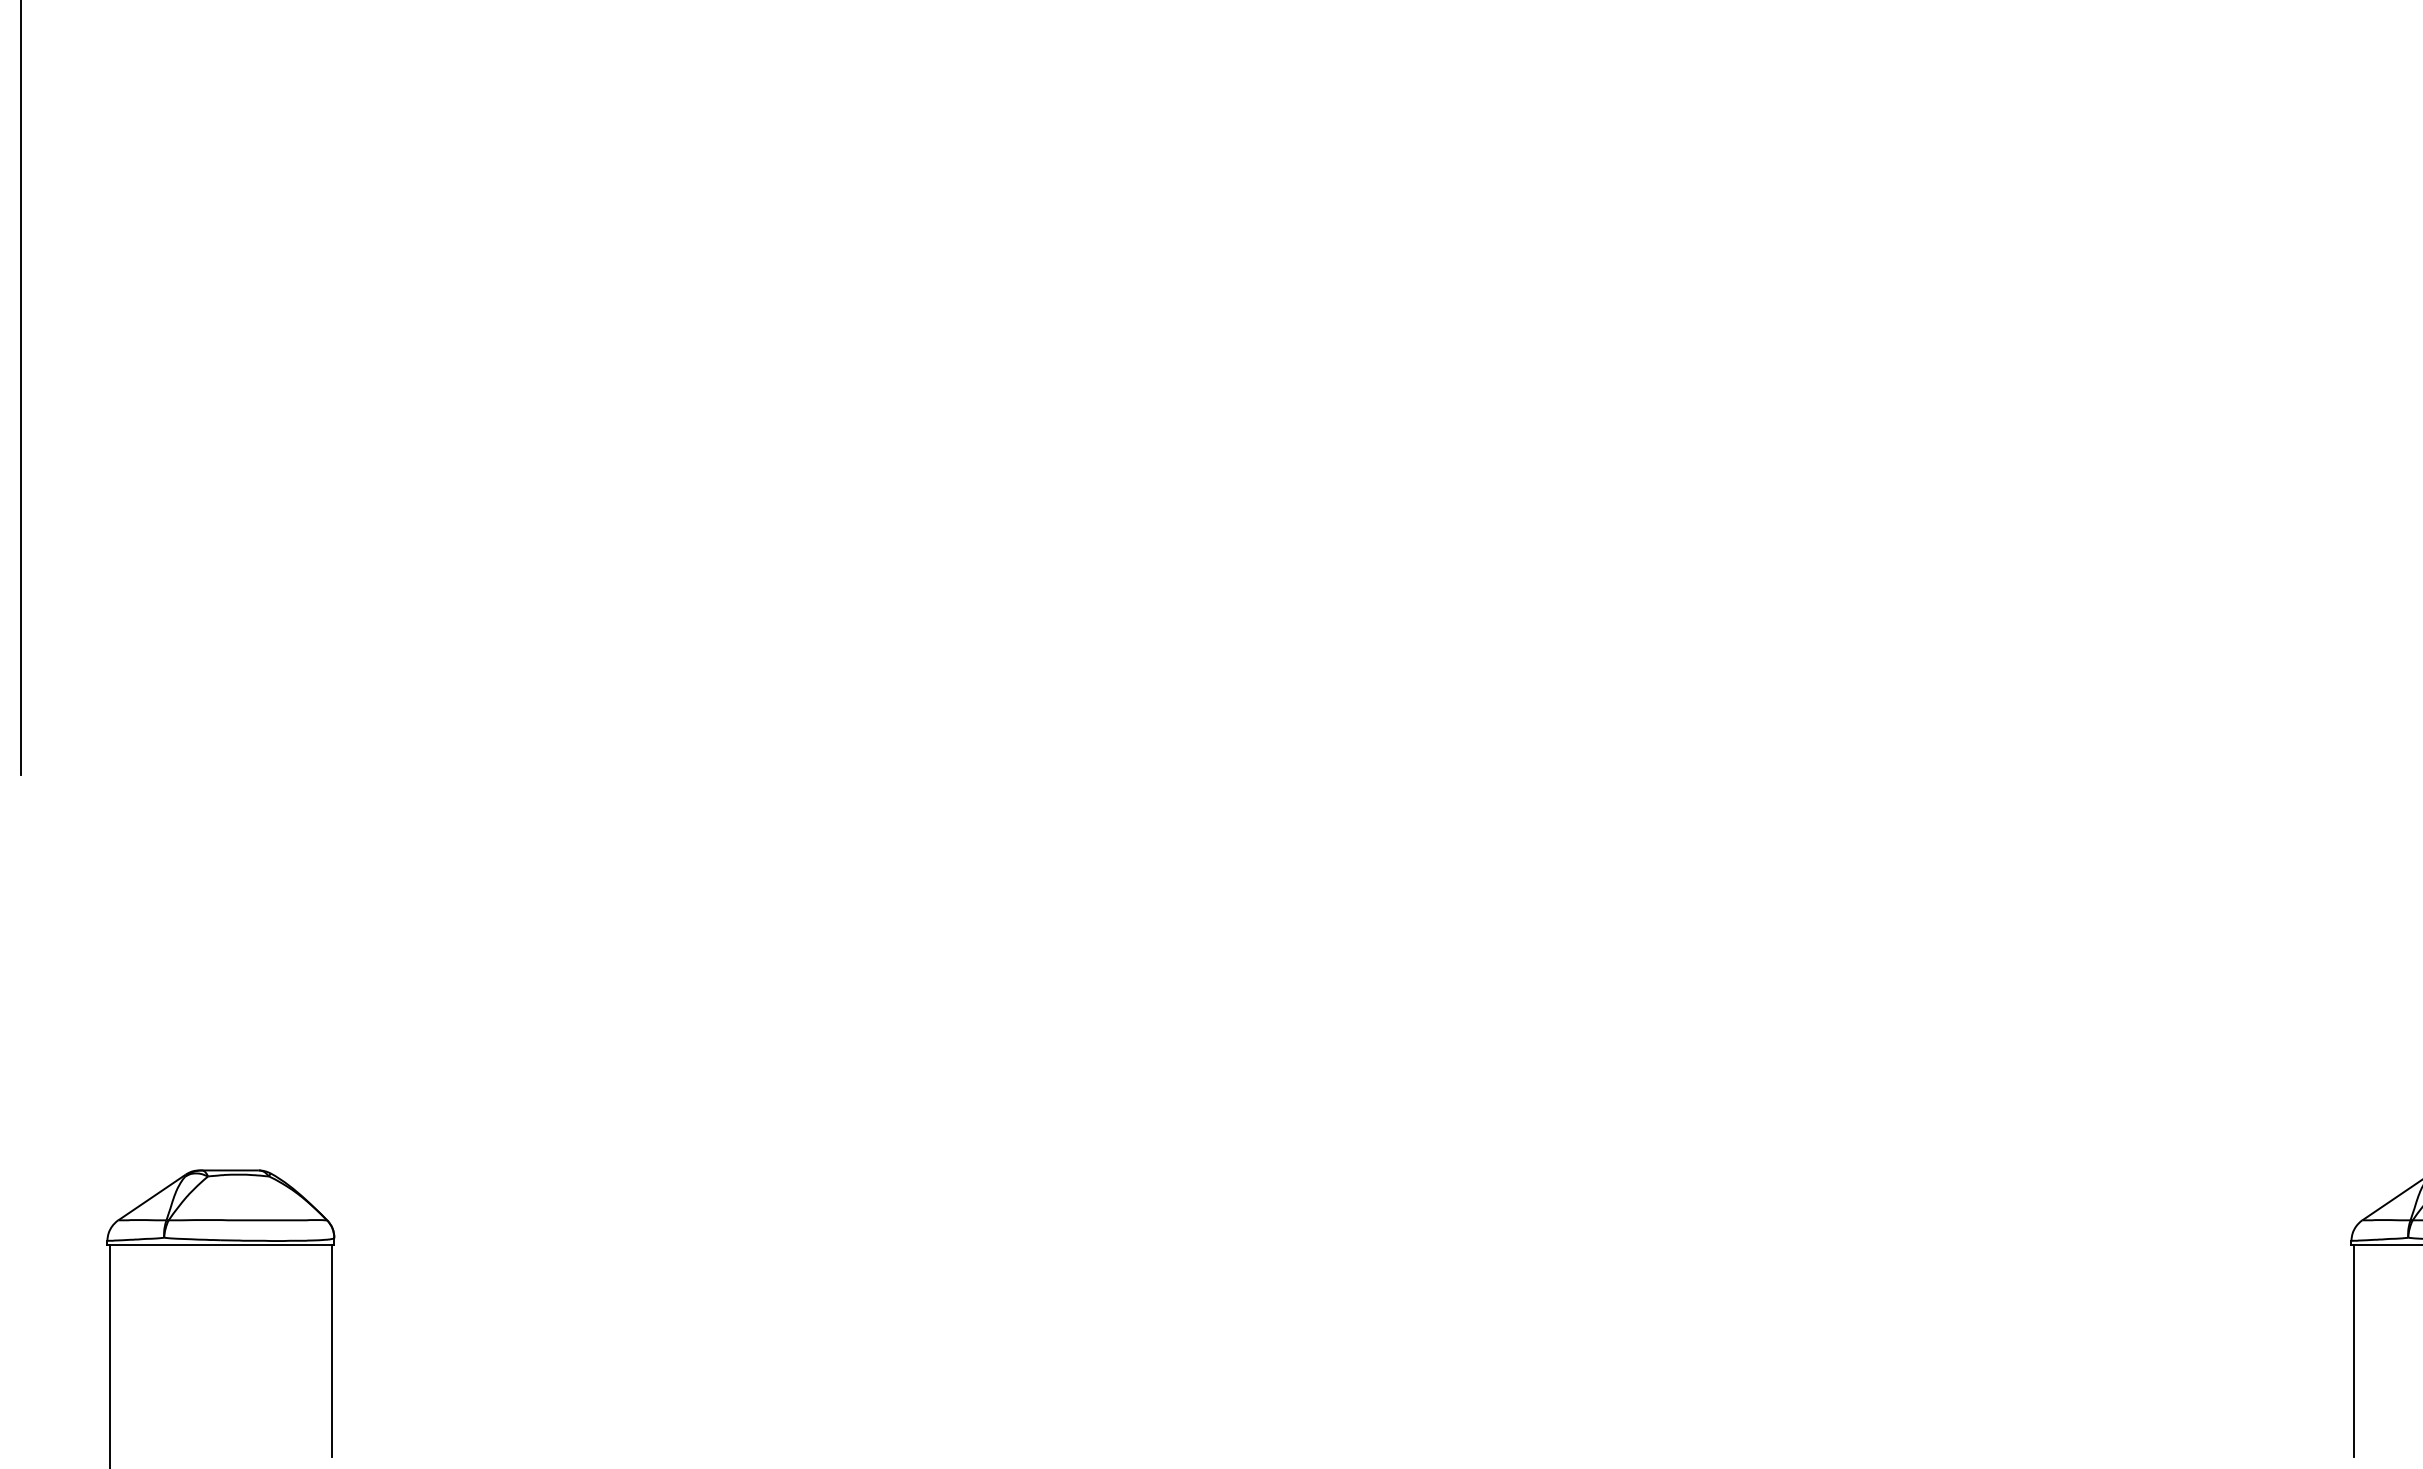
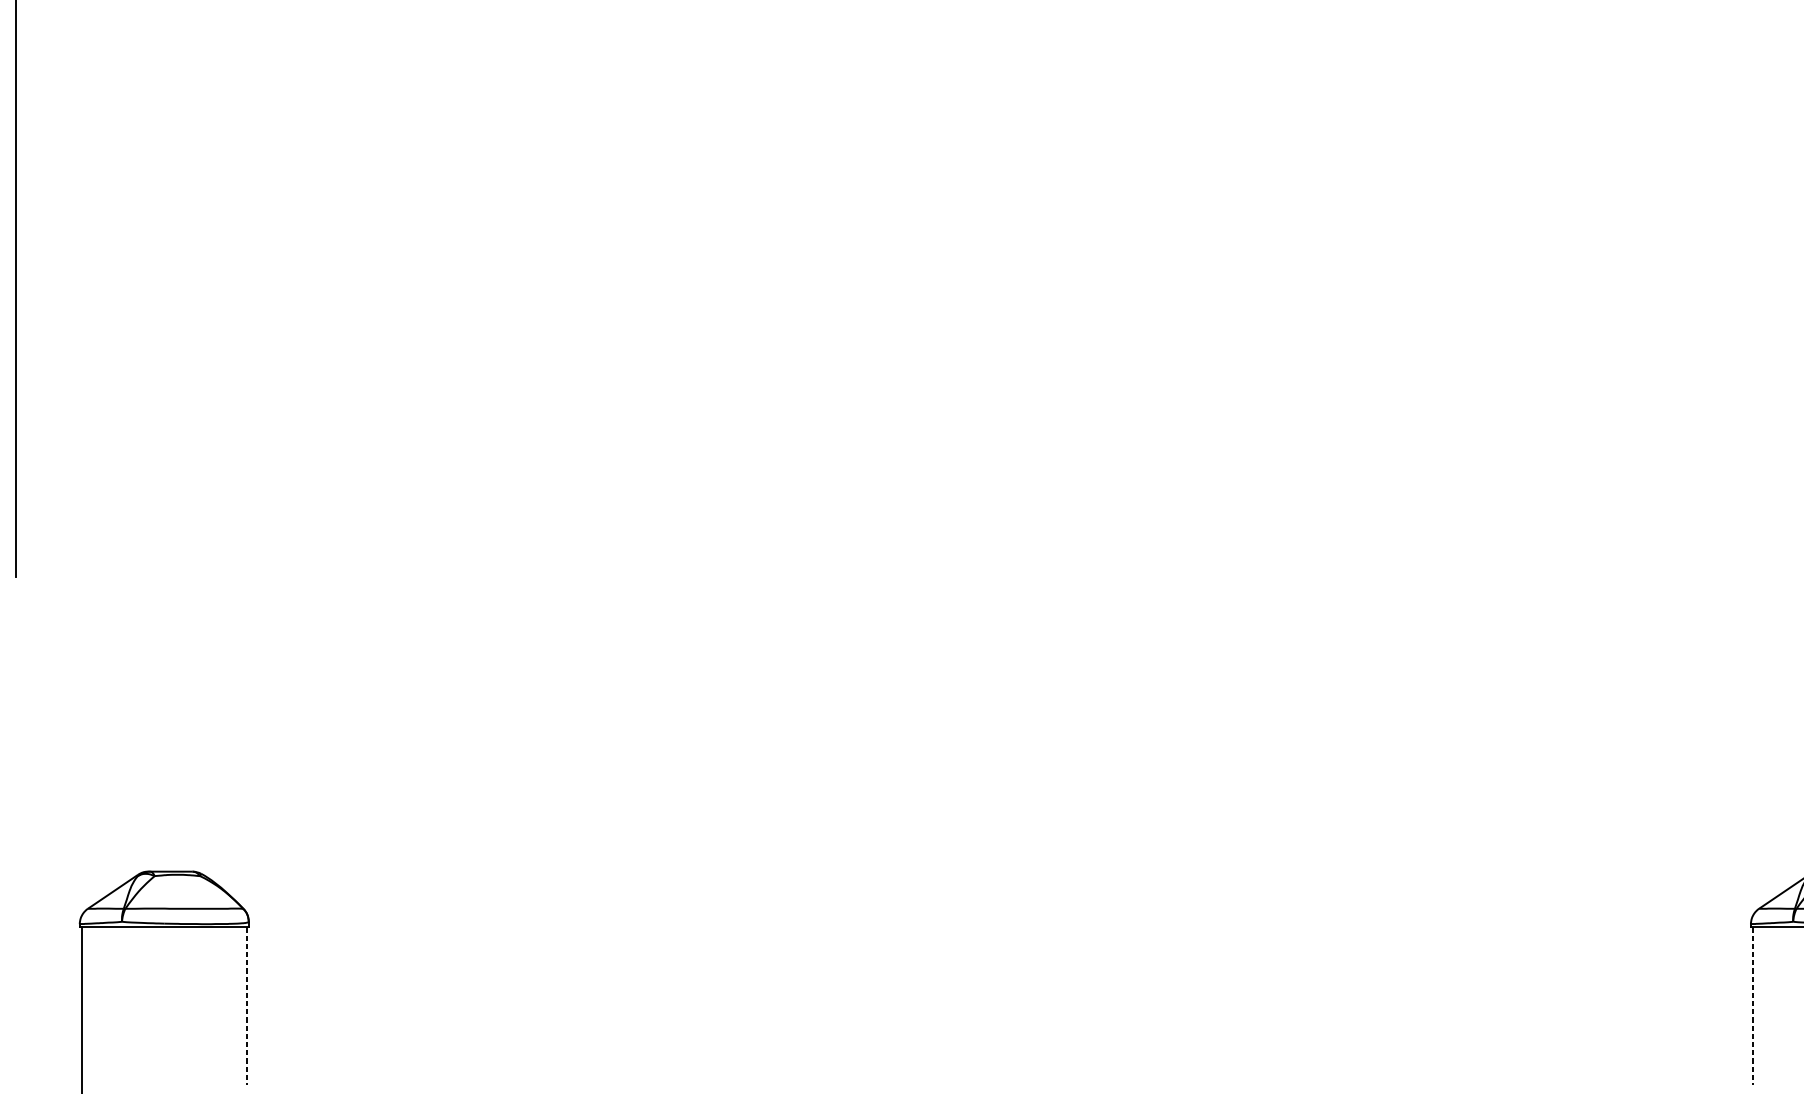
line: (331, 1351) -> (246, 1006), solid -> dashed
line: (2353, 1351) -> (1752, 1006), solid -> dashed

